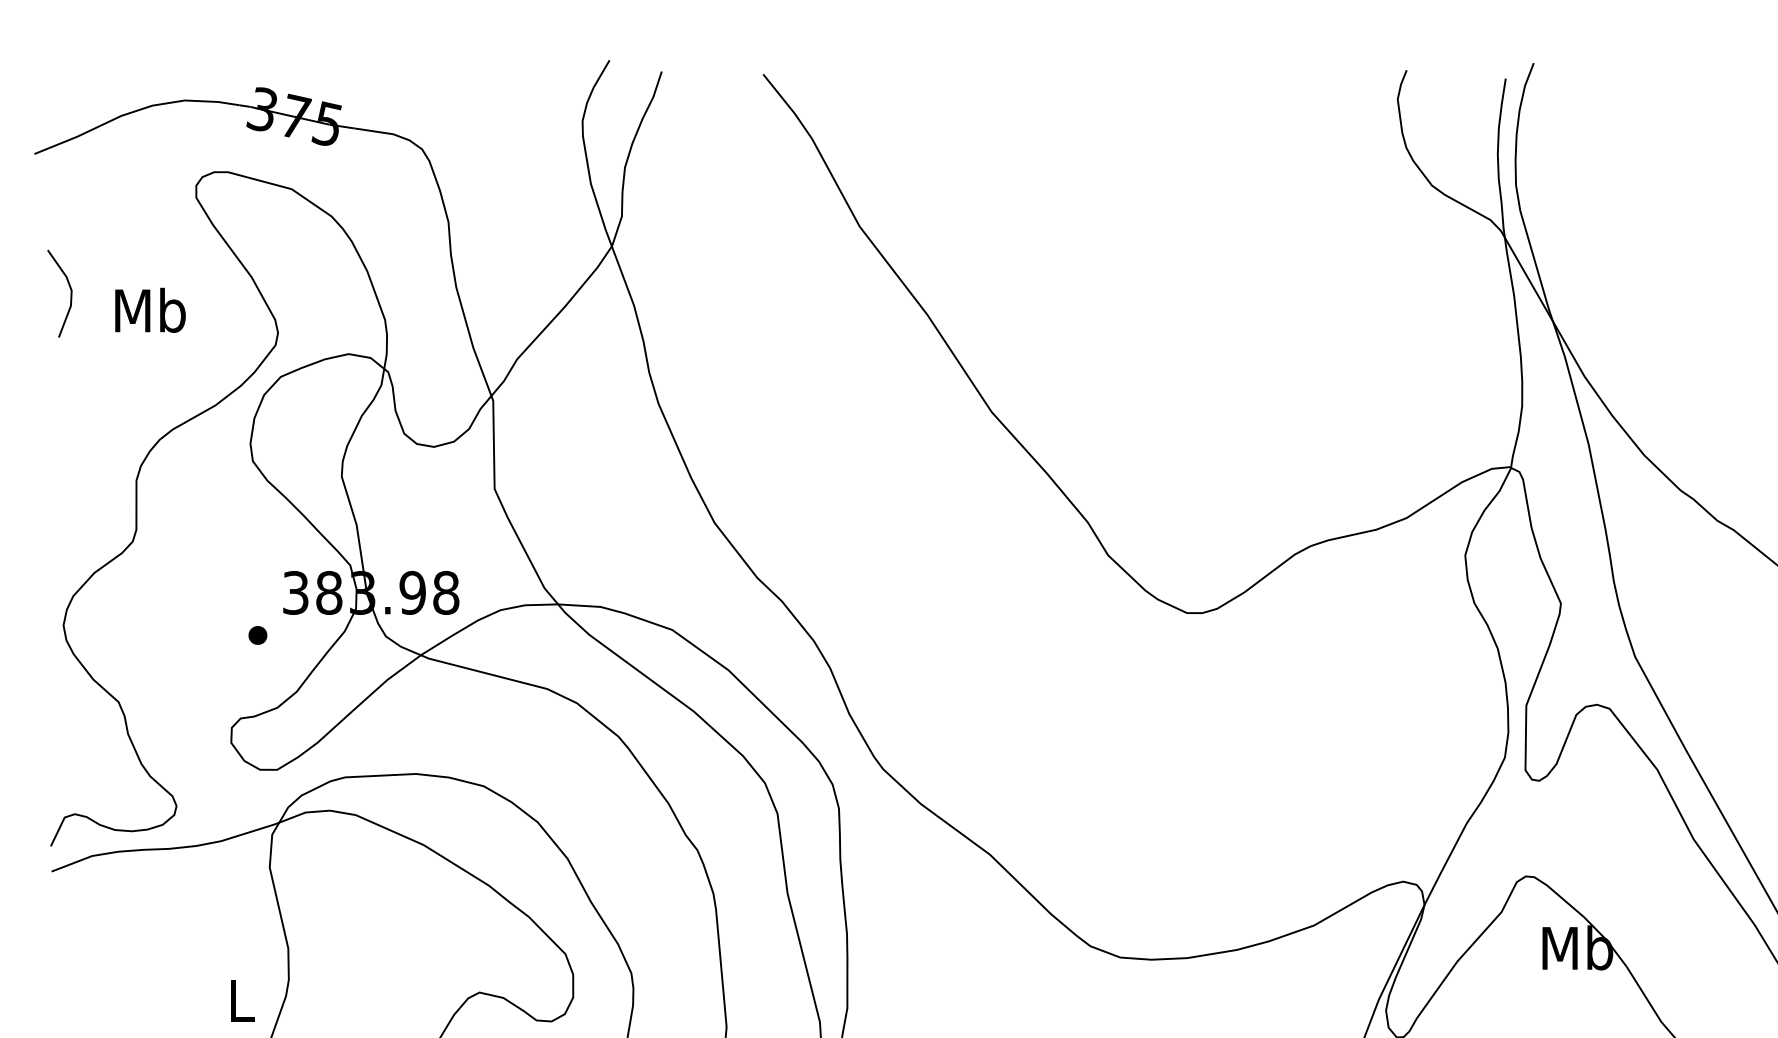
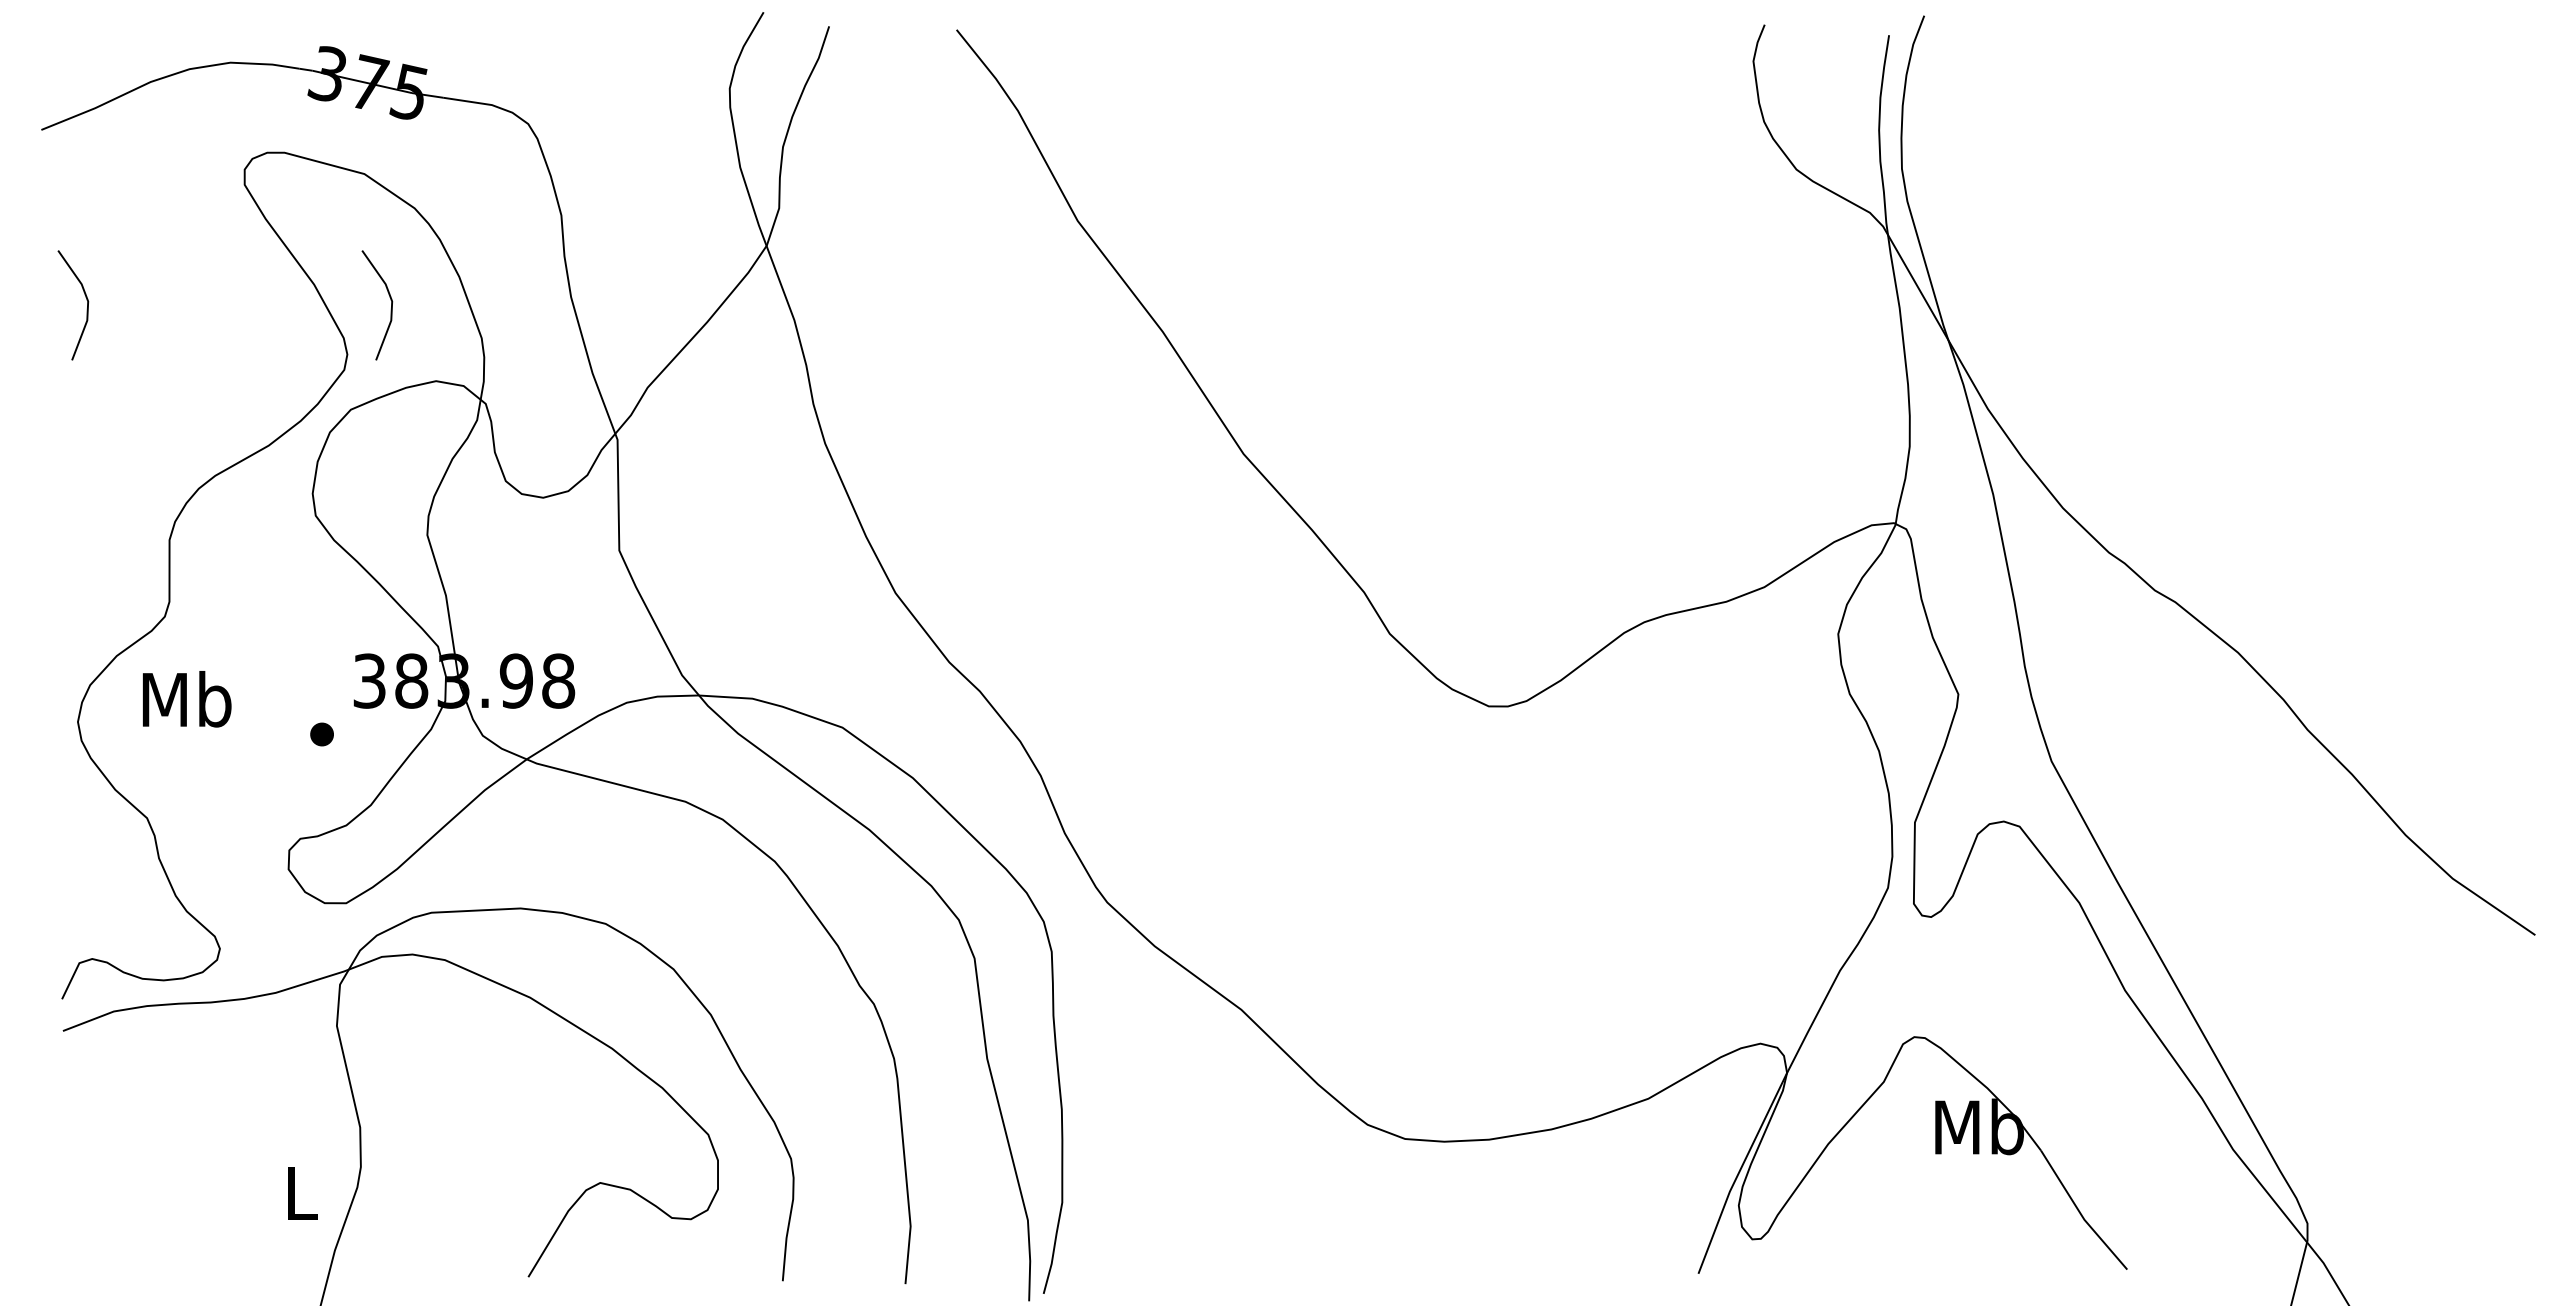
line: (312, 297) -> (390, 309), added
text: (150, 310) -> (187, 699), moved

